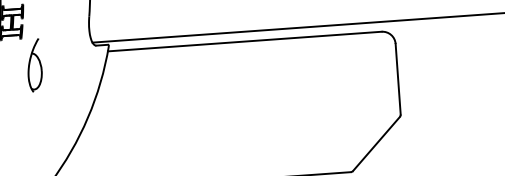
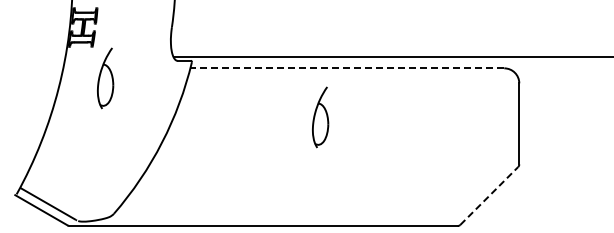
line: (244, 41) -> (347, 68), solid -> dashed
part: (224, 86) -> (320, 117), added
line: (376, 144) -> (489, 196), solid -> dashed

